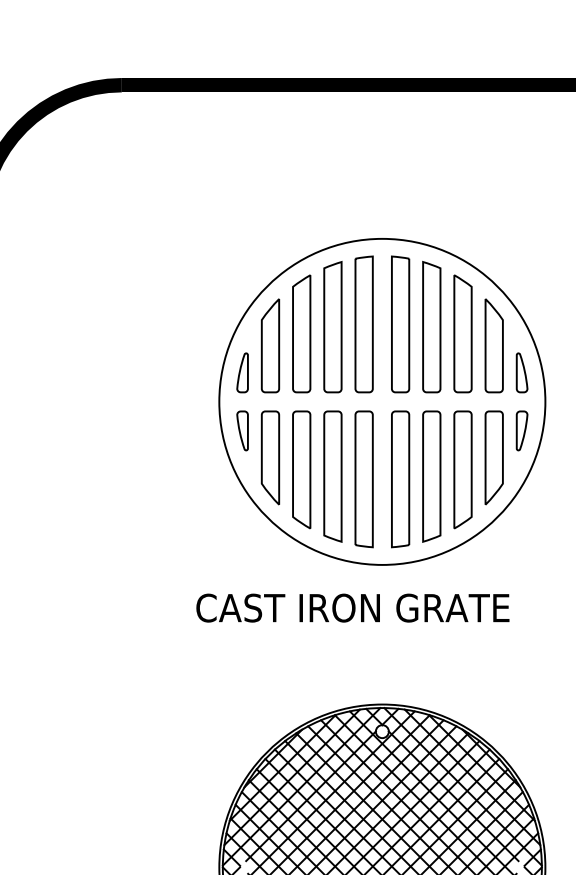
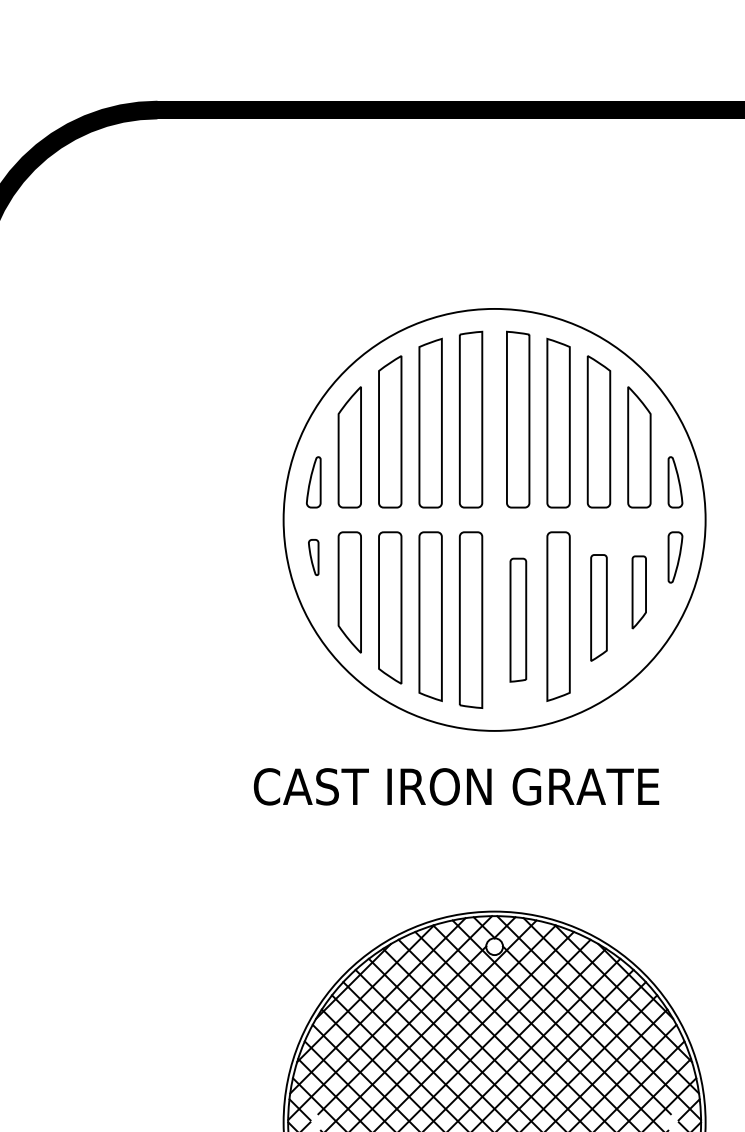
part: (242, 430) -> (313, 556), size x0.7
part: (493, 457) -> (638, 591), size x0.6
part: (462, 469) -> (598, 607), size x0.7
part: (400, 479) -> (518, 620), size x0.7

